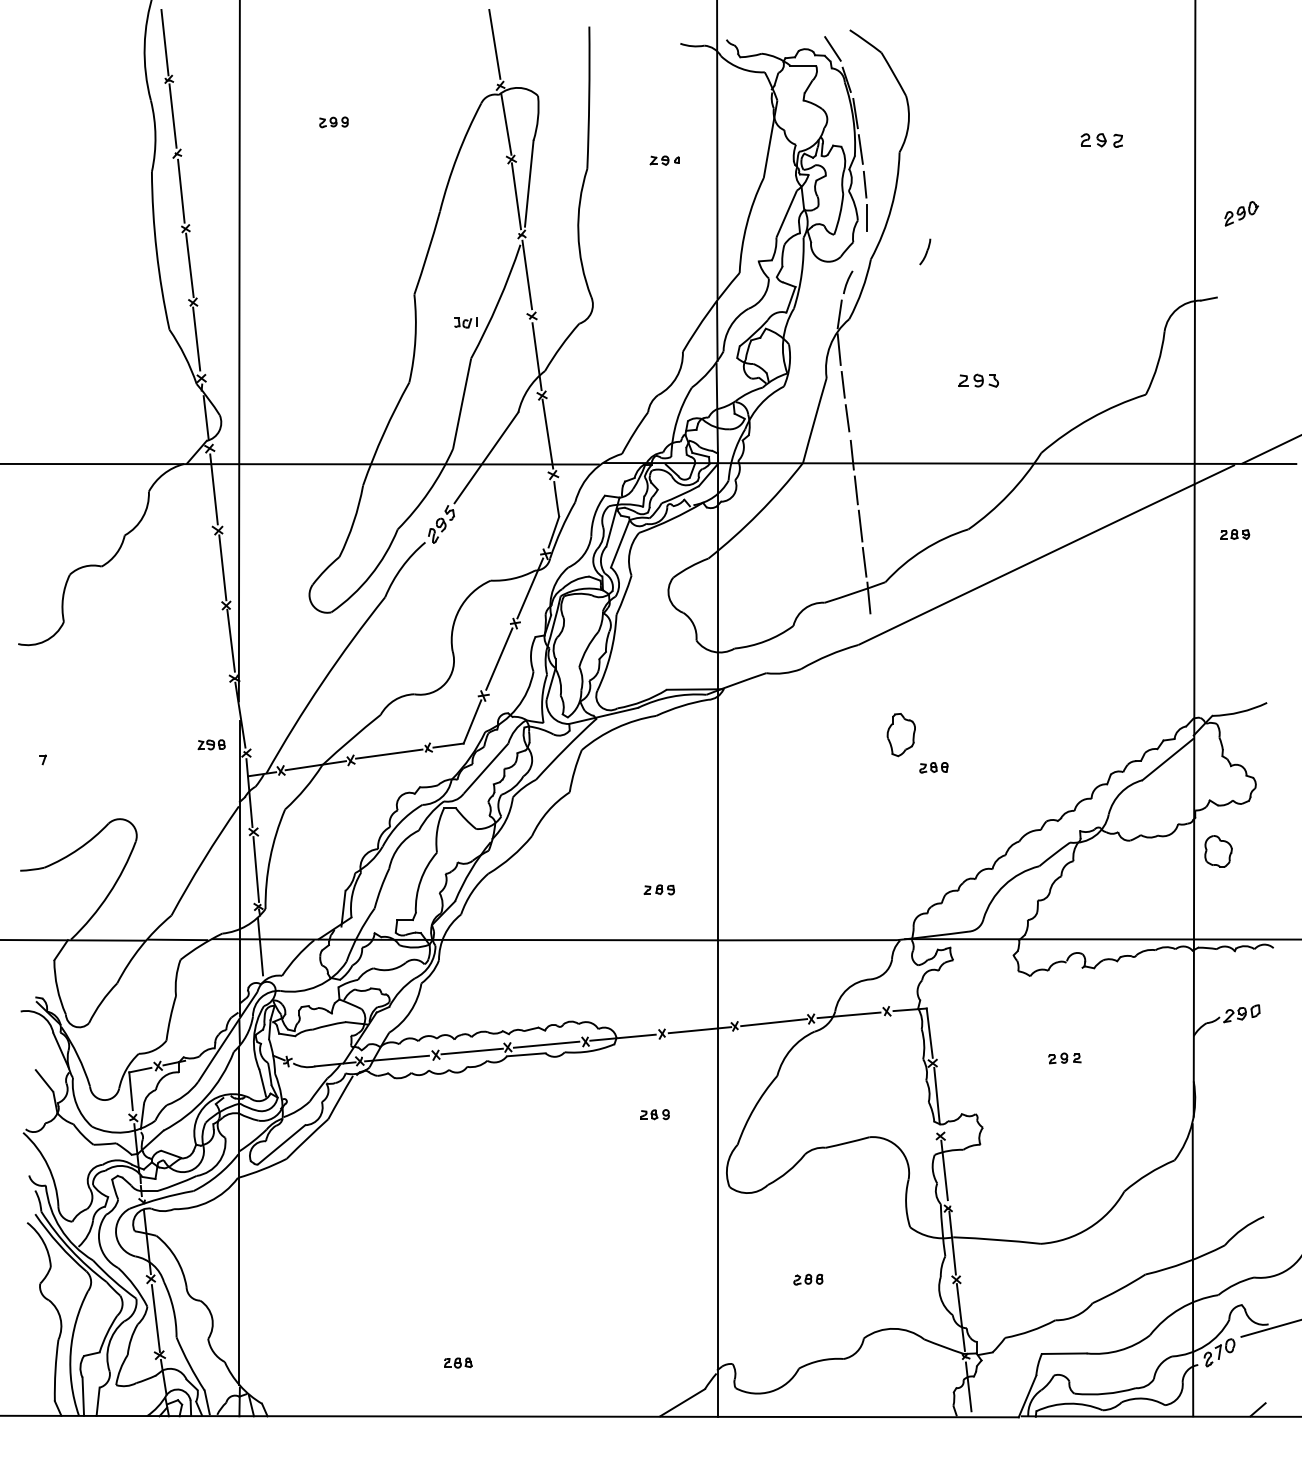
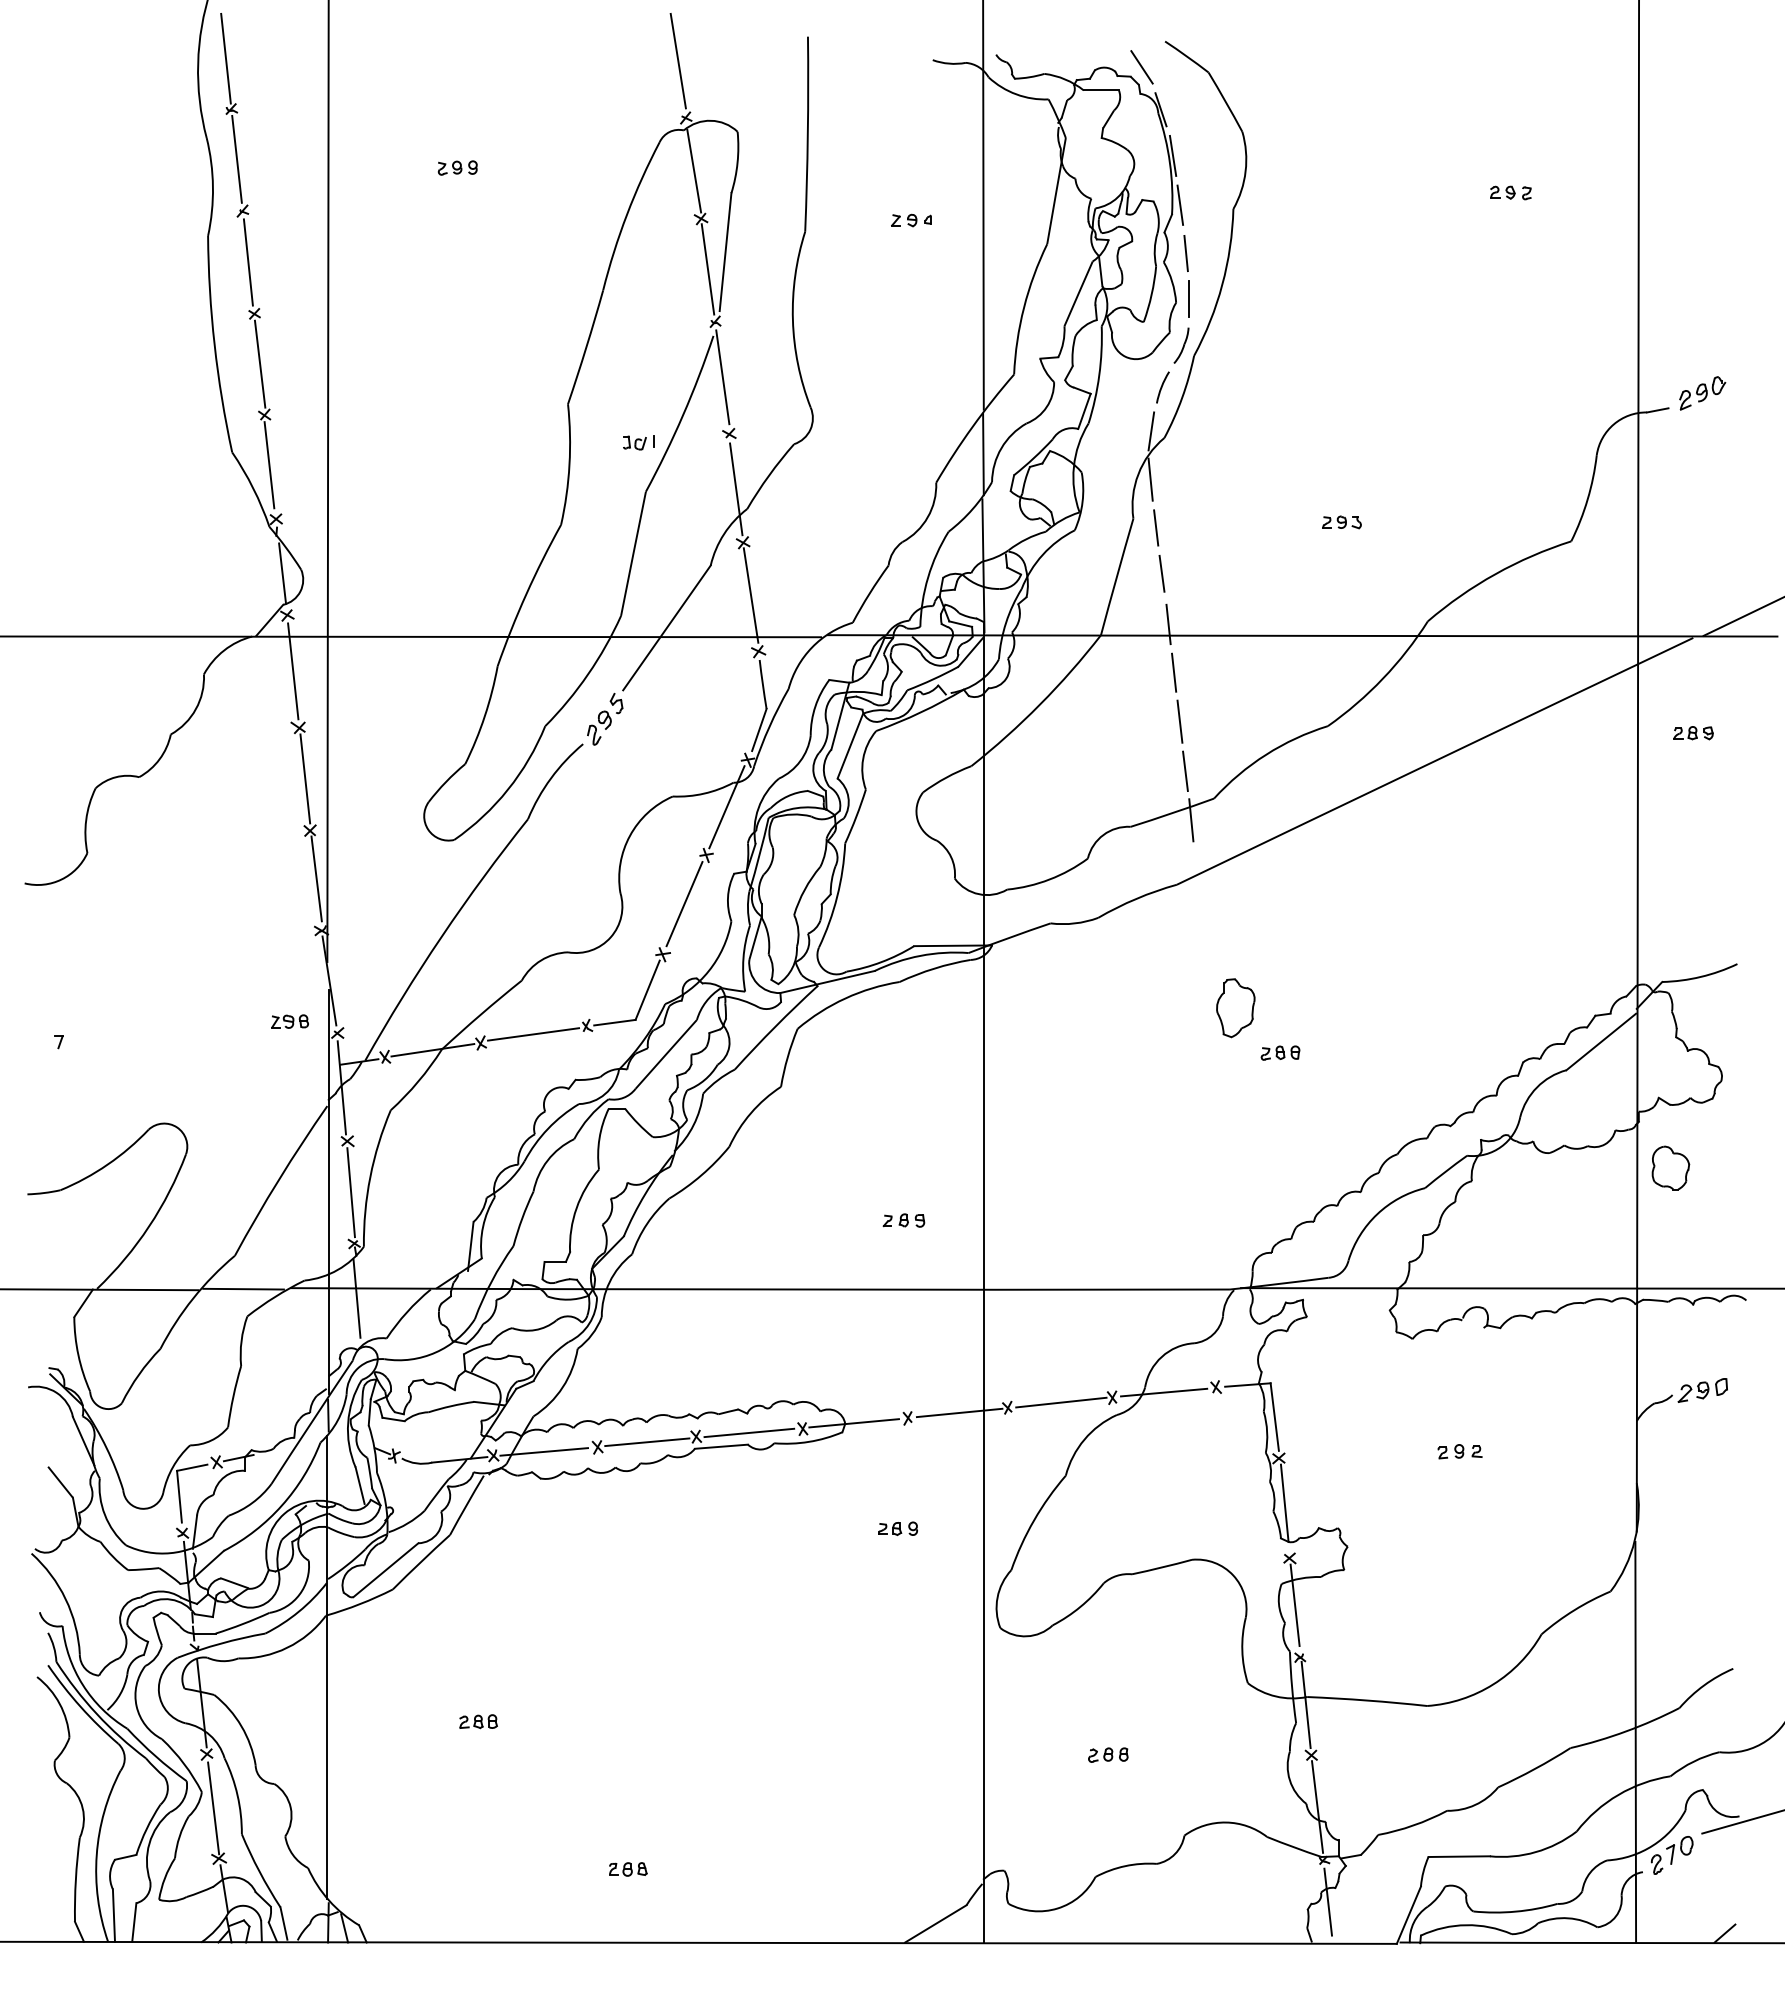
part: (1101, 140) -> (1510, 192), size x0.71
part: (1241, 213) -> (1702, 393), moved
part: (925, 251) -> (1181, 345), moved
part: (978, 380) -> (1341, 522), size x0.71
part: (349, 1255) -> (478, 1721), added

